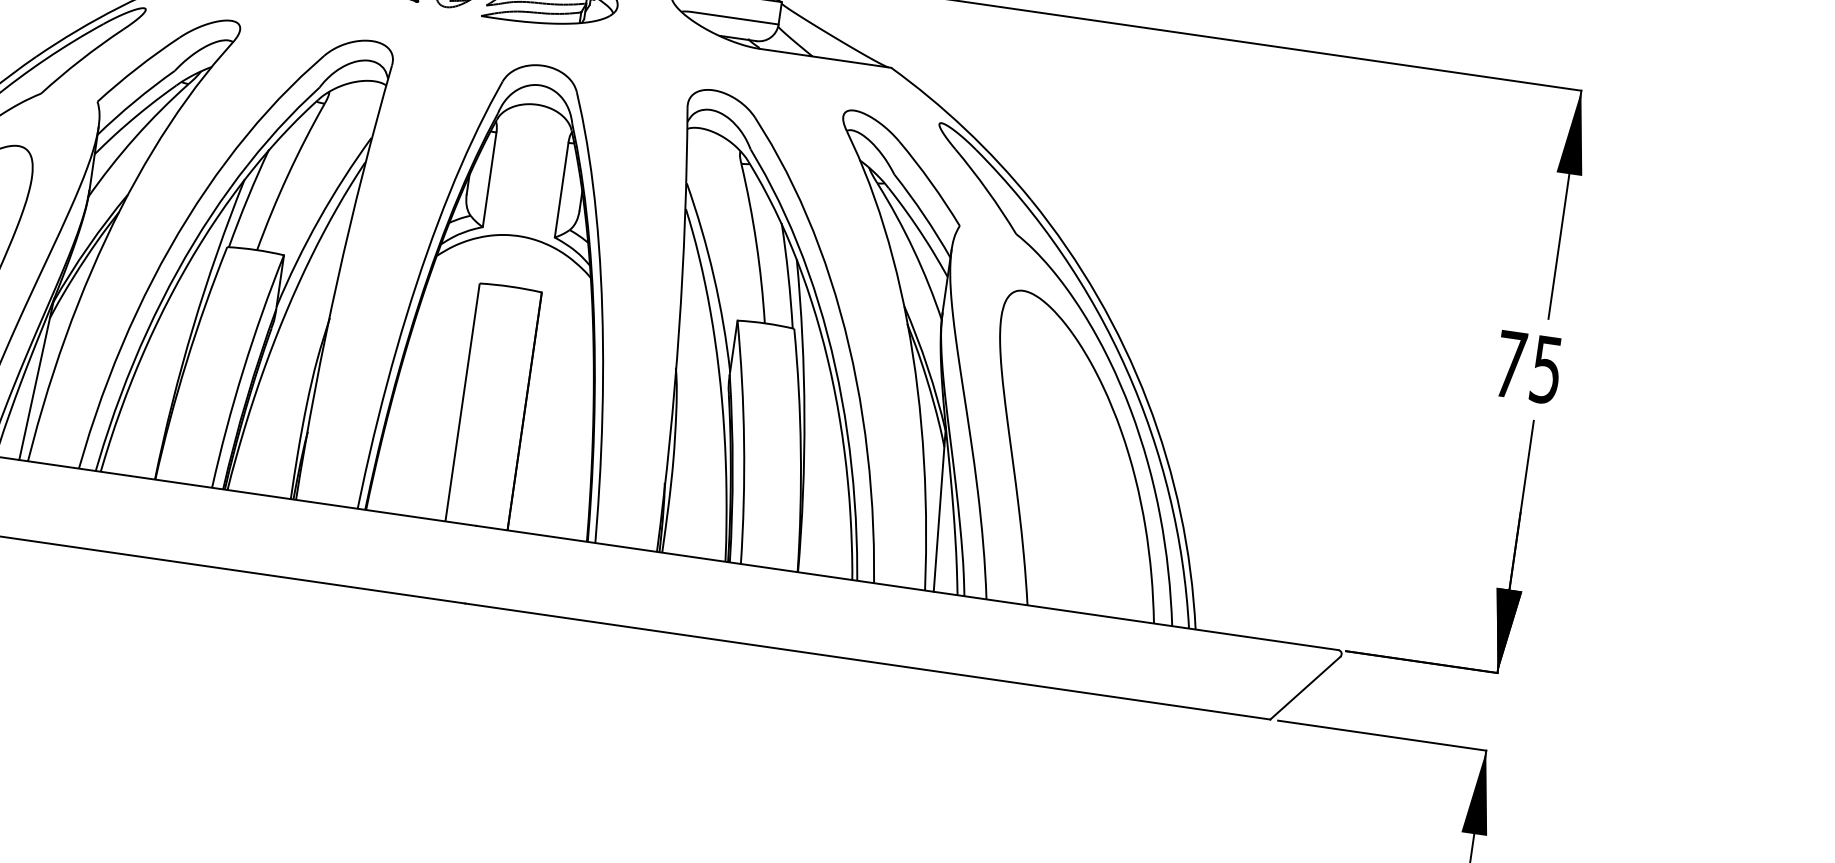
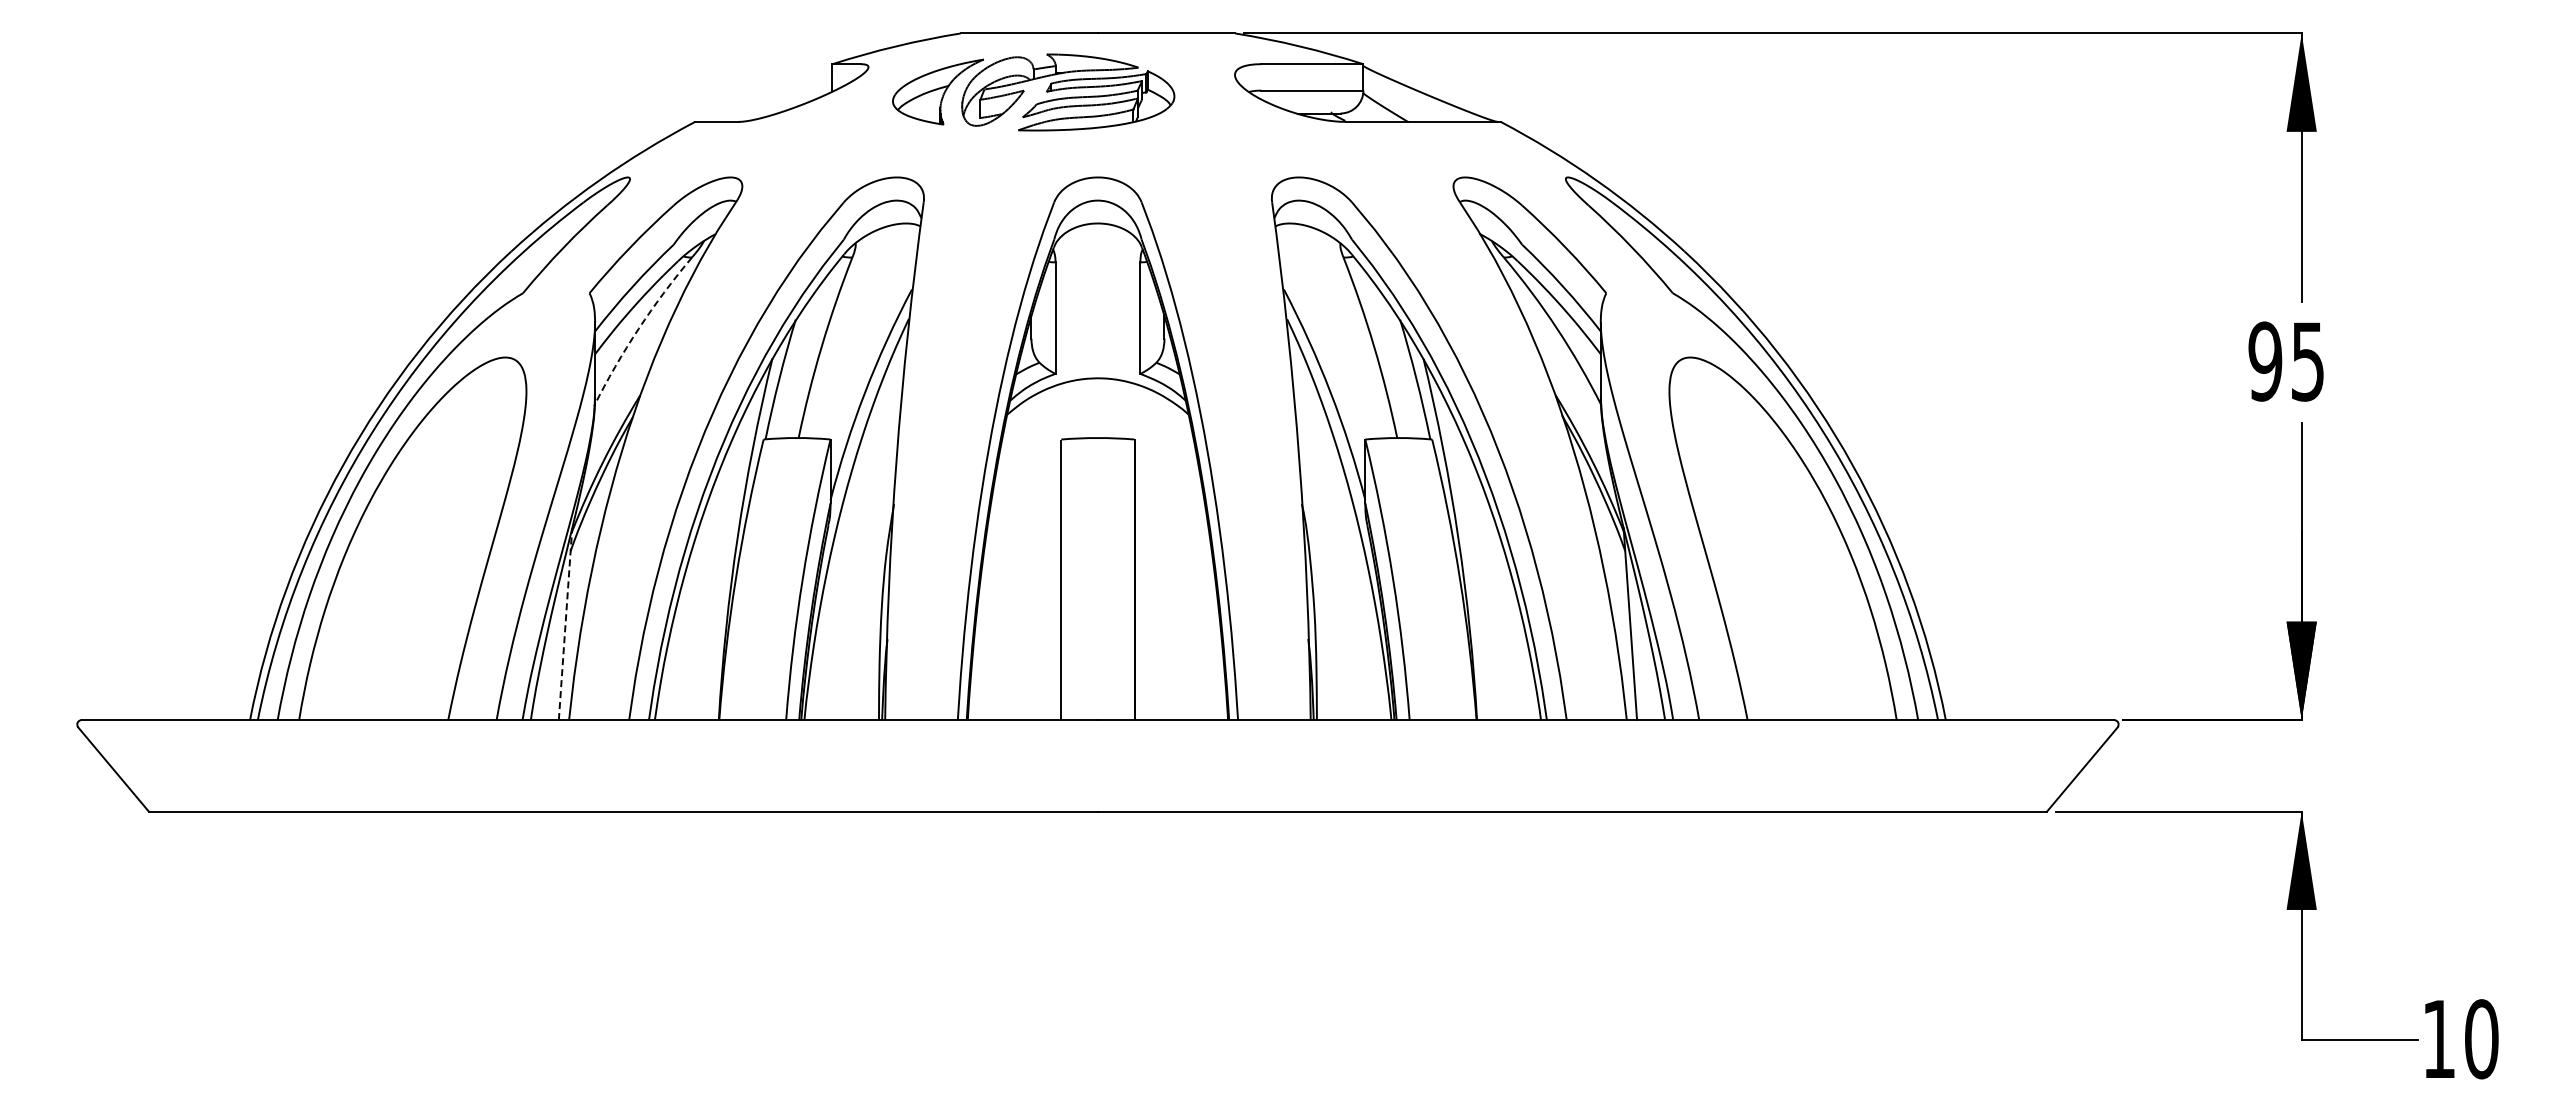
arc: (134, 137) -> (638, 328), solid -> dashed
text: (1510, 364) -> (2265, 361), 75 -> 95
line: (36, 378) -> (565, 623), solid -> dashed

